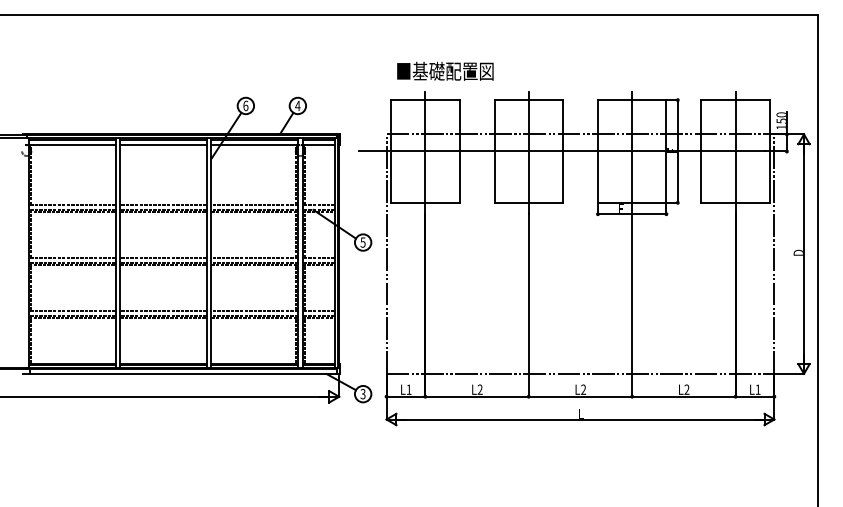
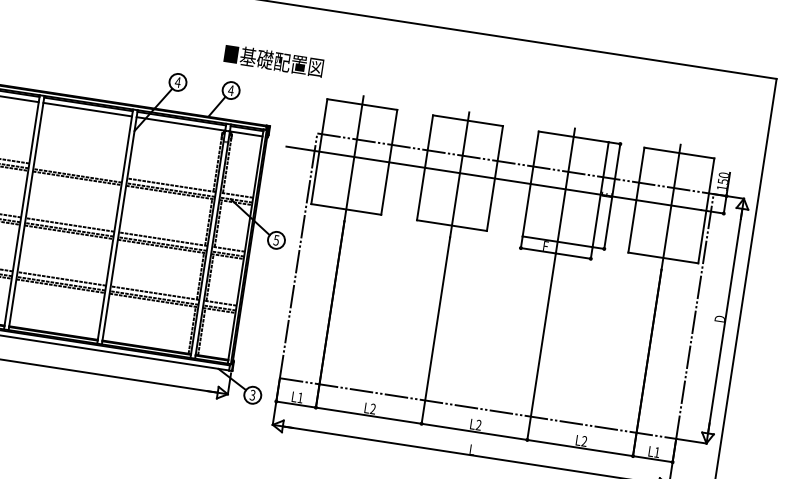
text: (445, 70) -> (274, 60), moved
text: (245, 105) -> (177, 81), 6 -> 4
line: (163, 205) -> (78, 171), removed

